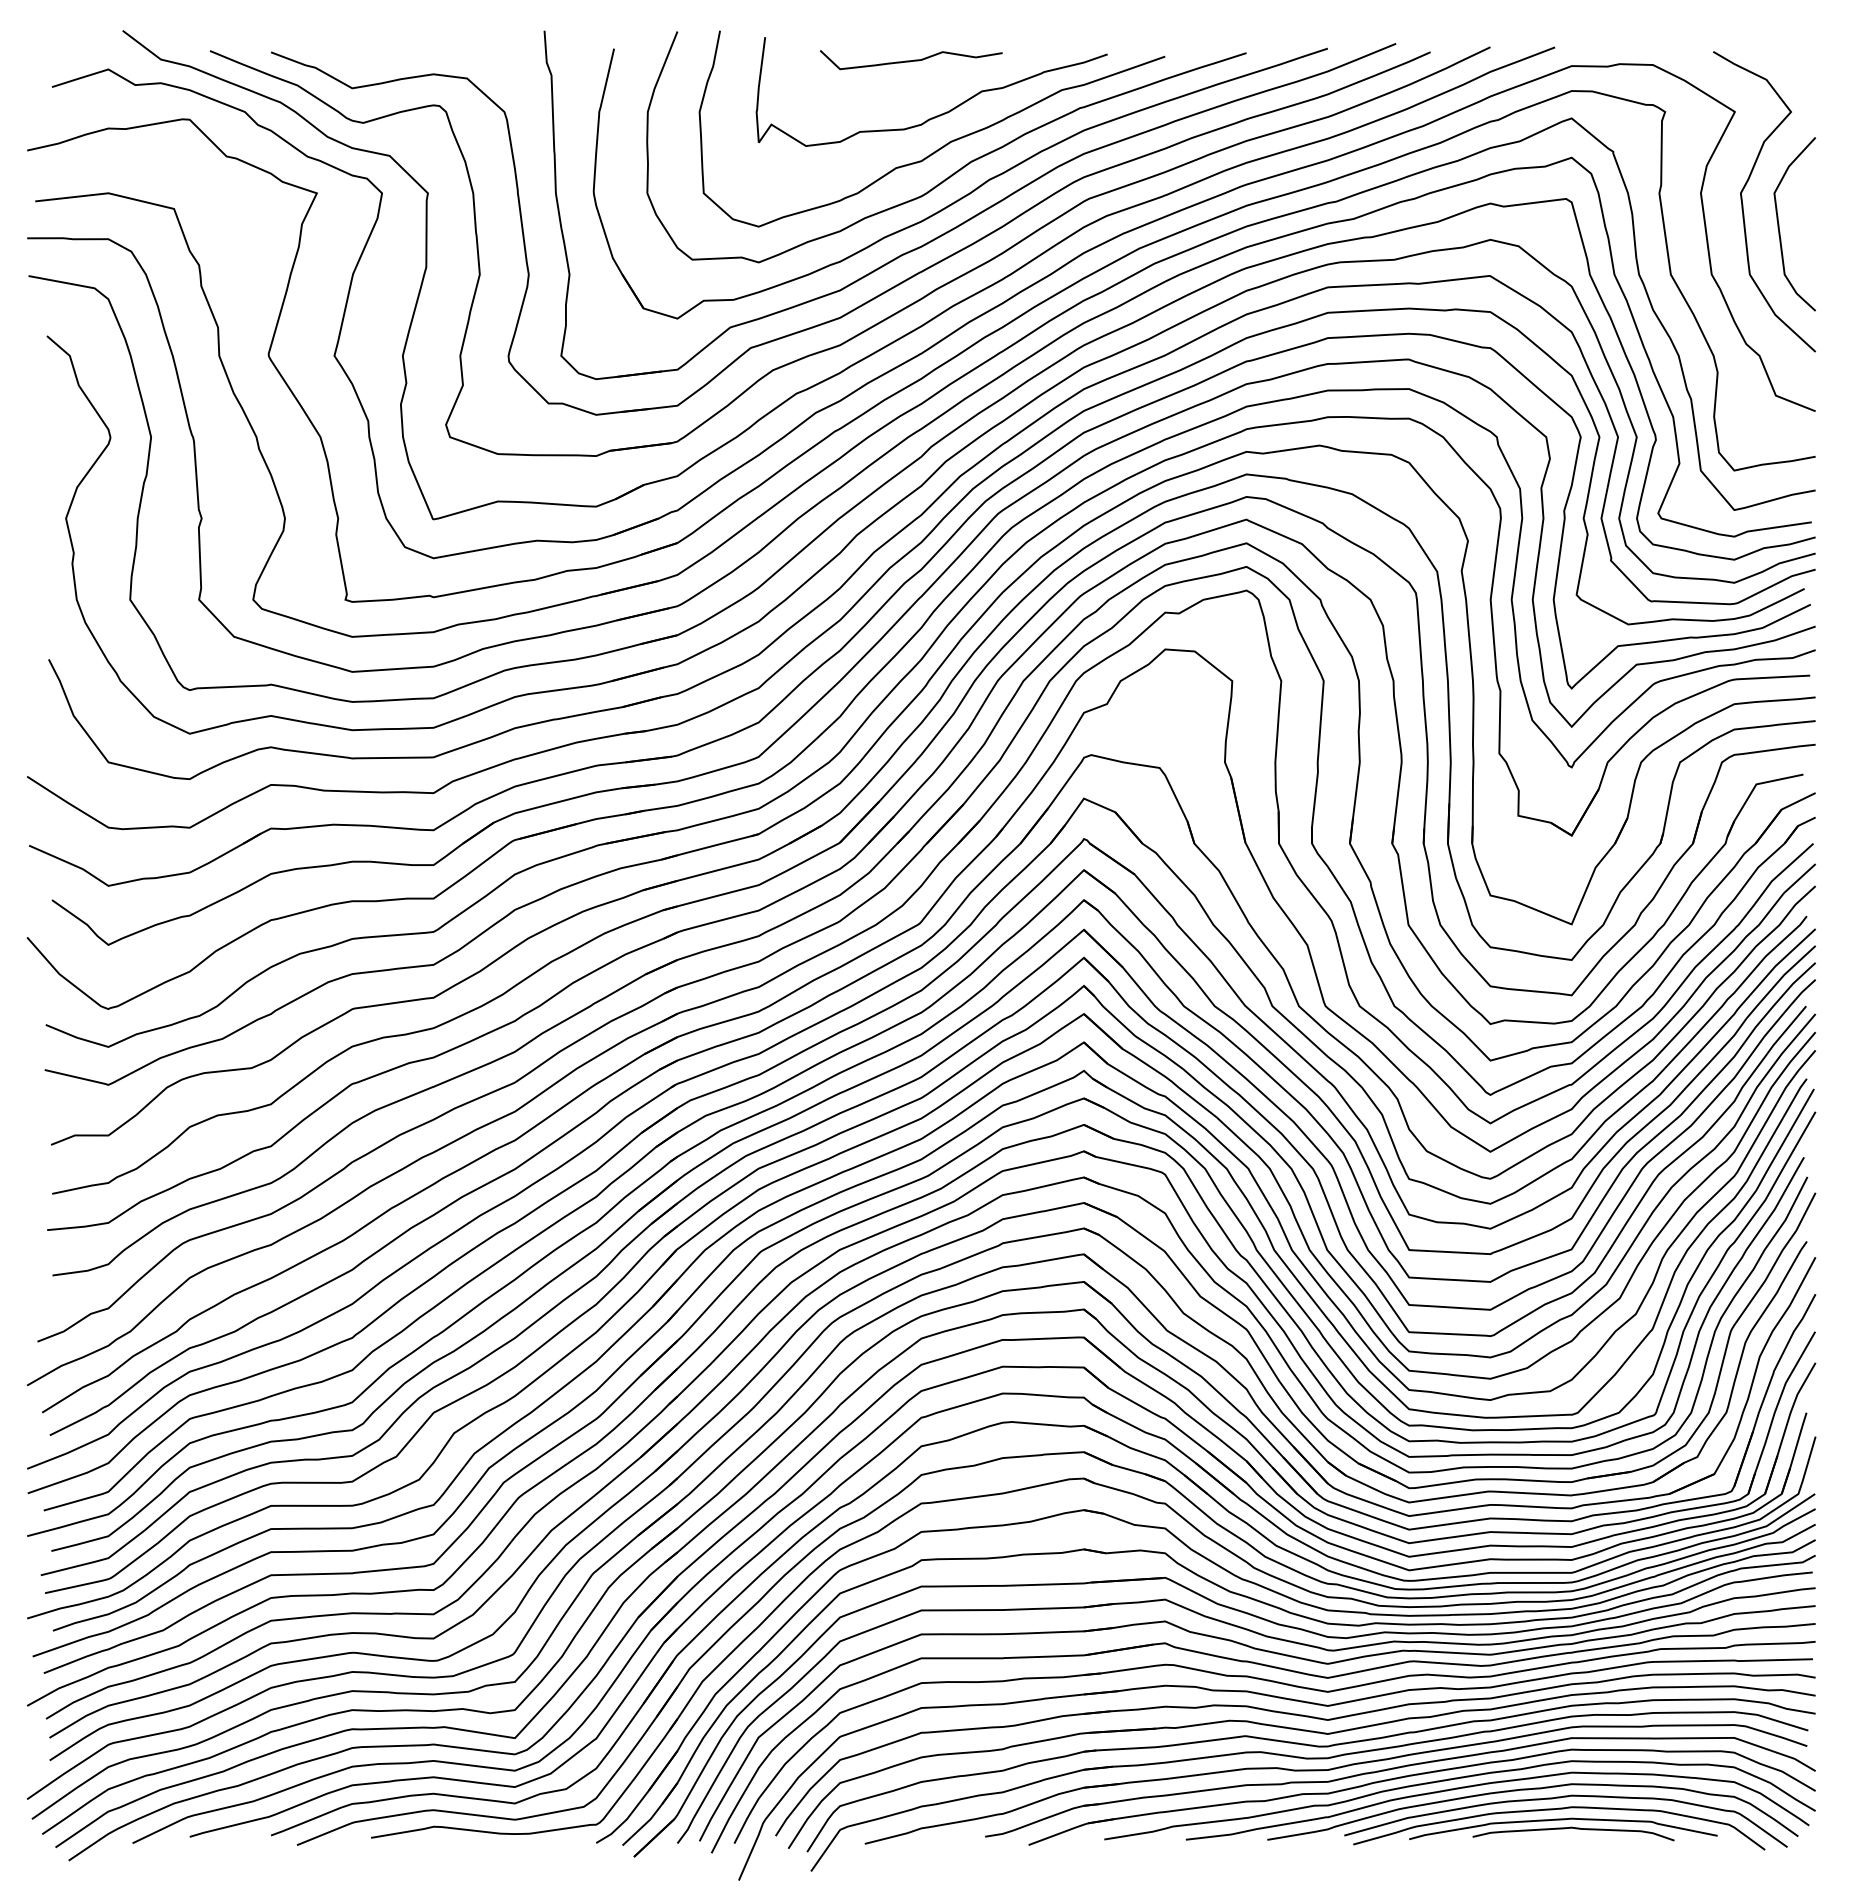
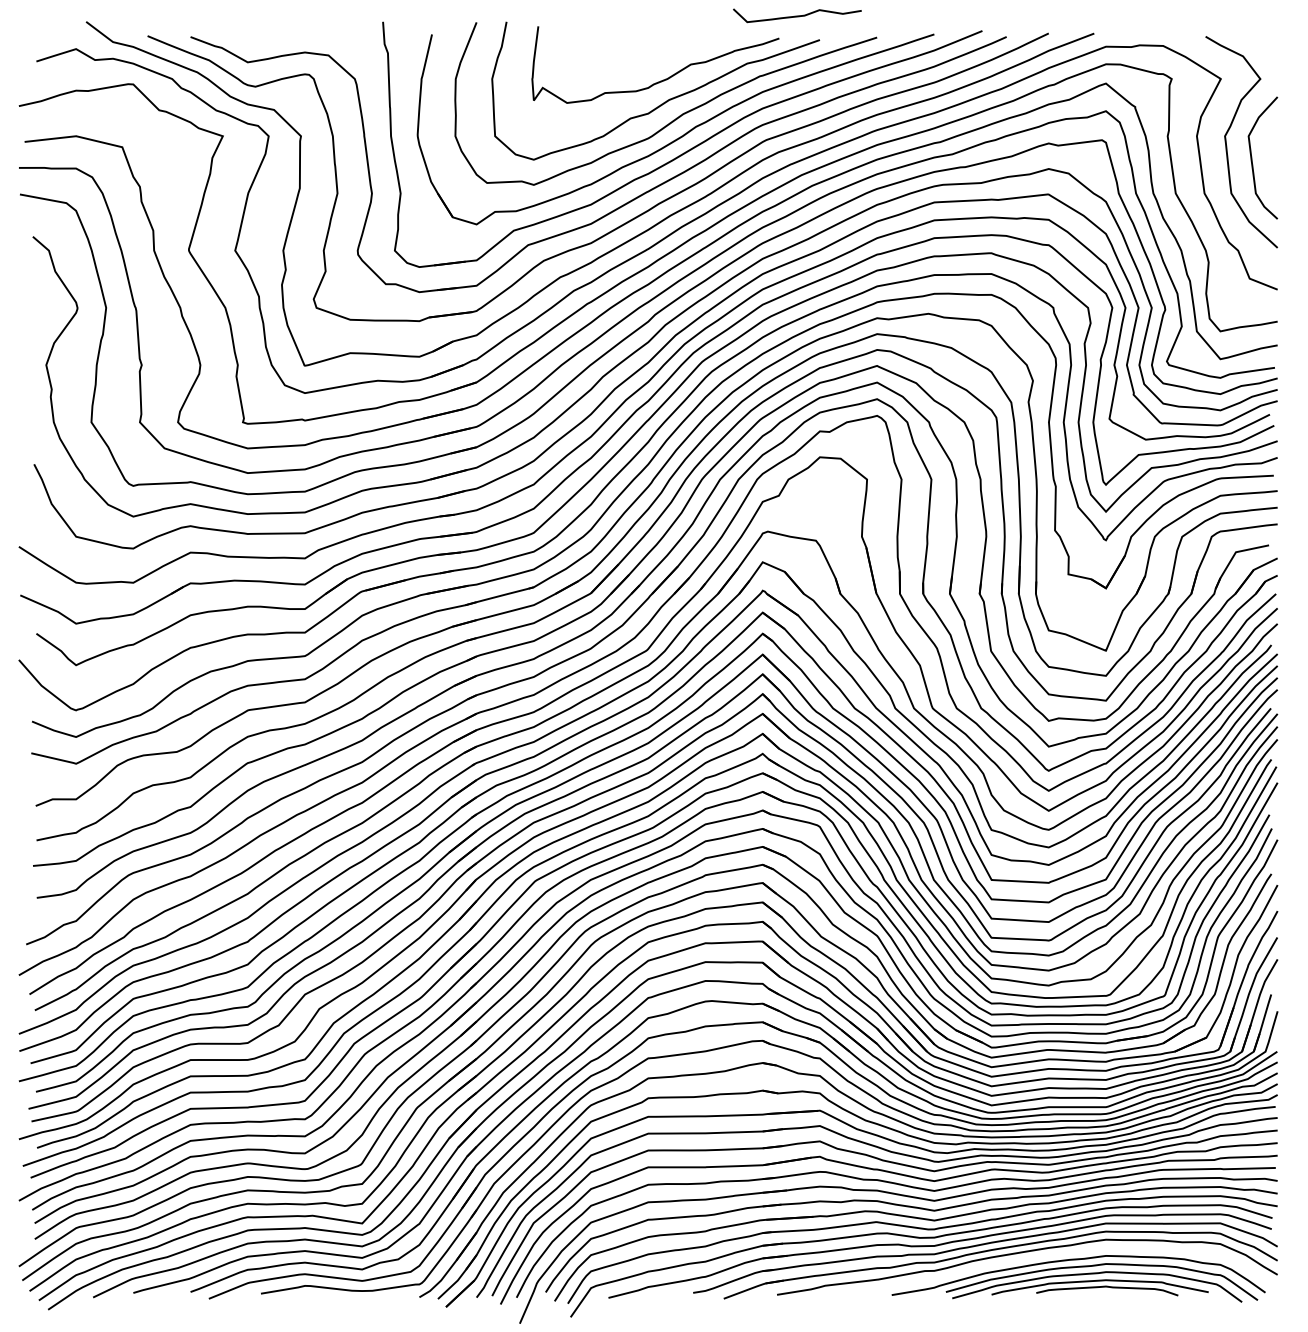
curve: (910, 60) -> (796, 16), moved
curve: (1497, 1783) -> (1053, 1255), removed

